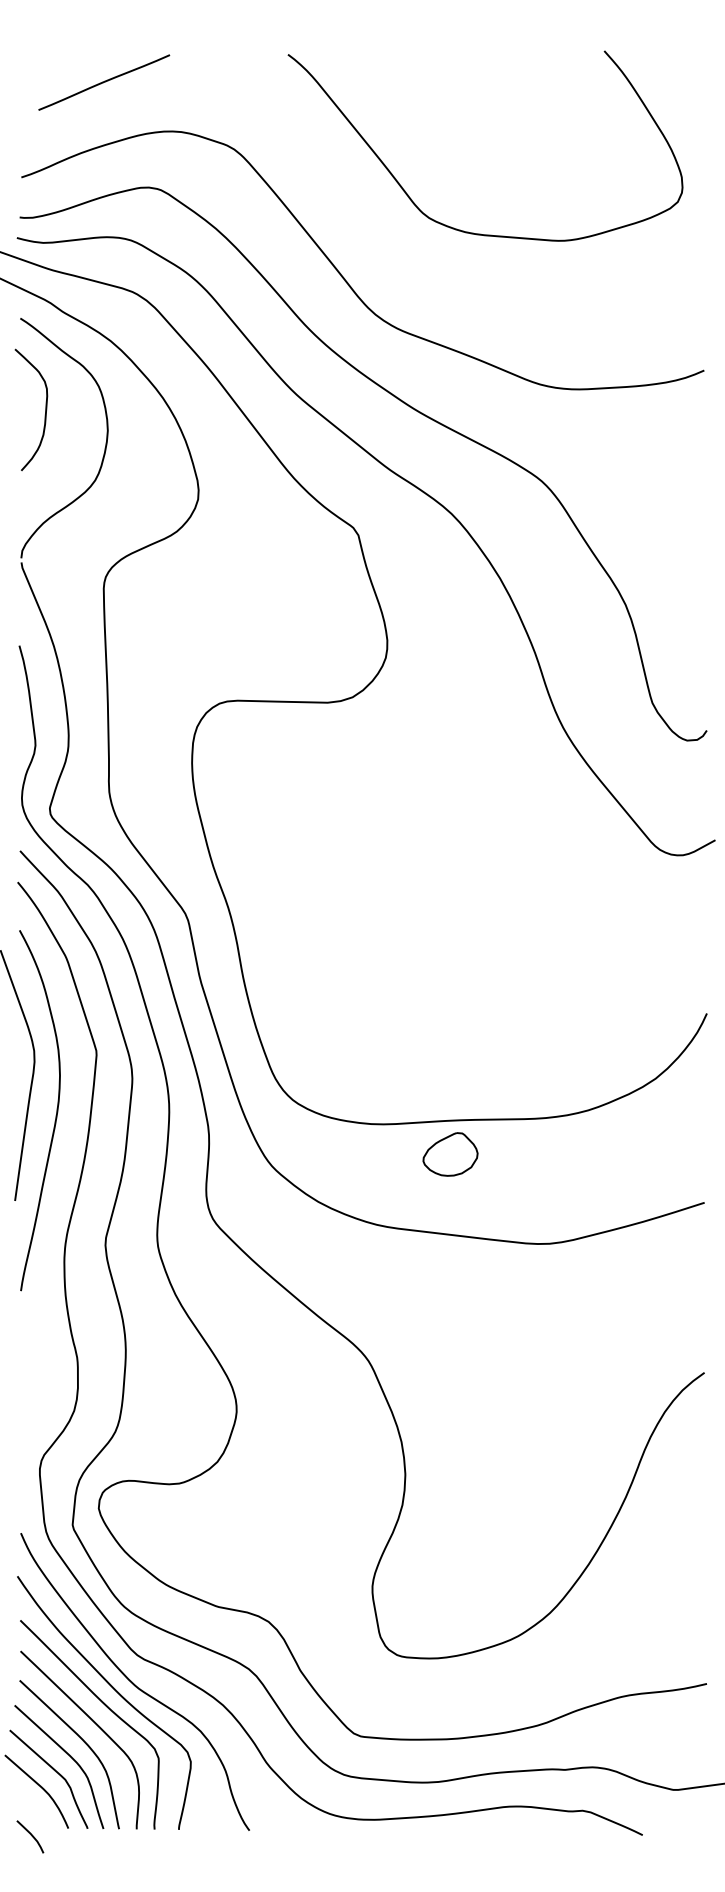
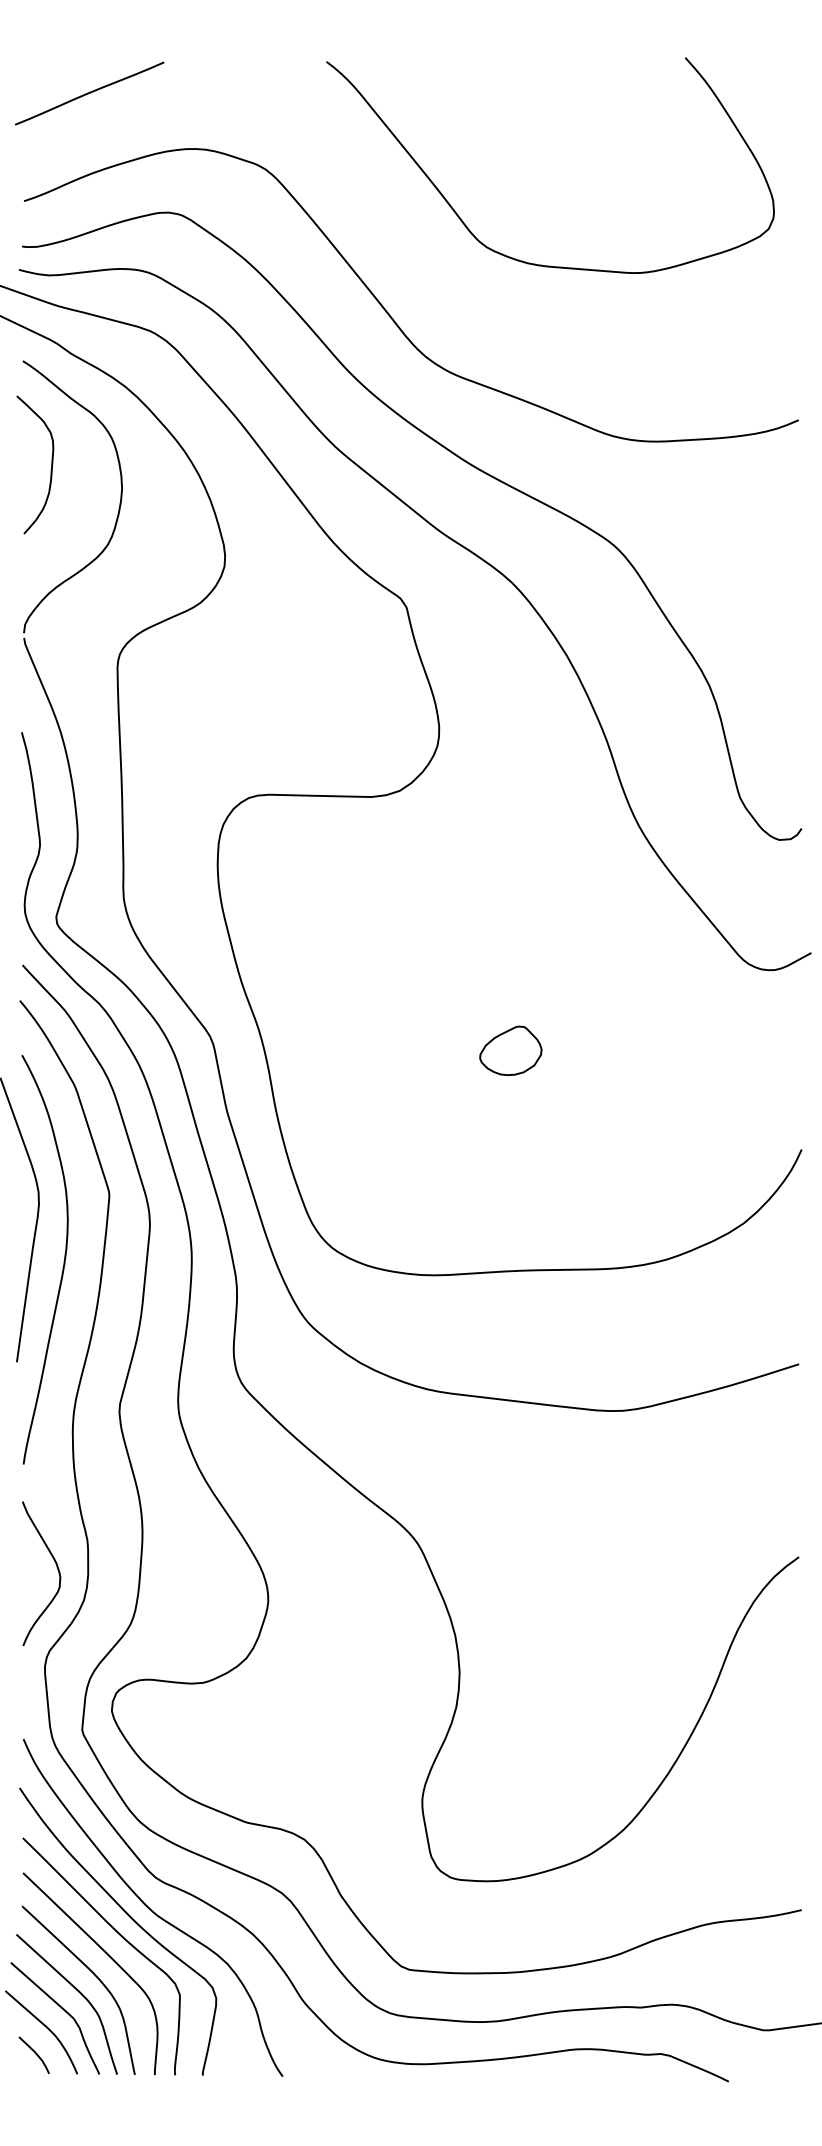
line: (104, 82) -> (89, 93), moved
part: (450, 1154) -> (510, 1050), moved
curve: (50, 1383) -> (57, 1569), added
curve: (30, 1835) -> (34, 2053), moved

